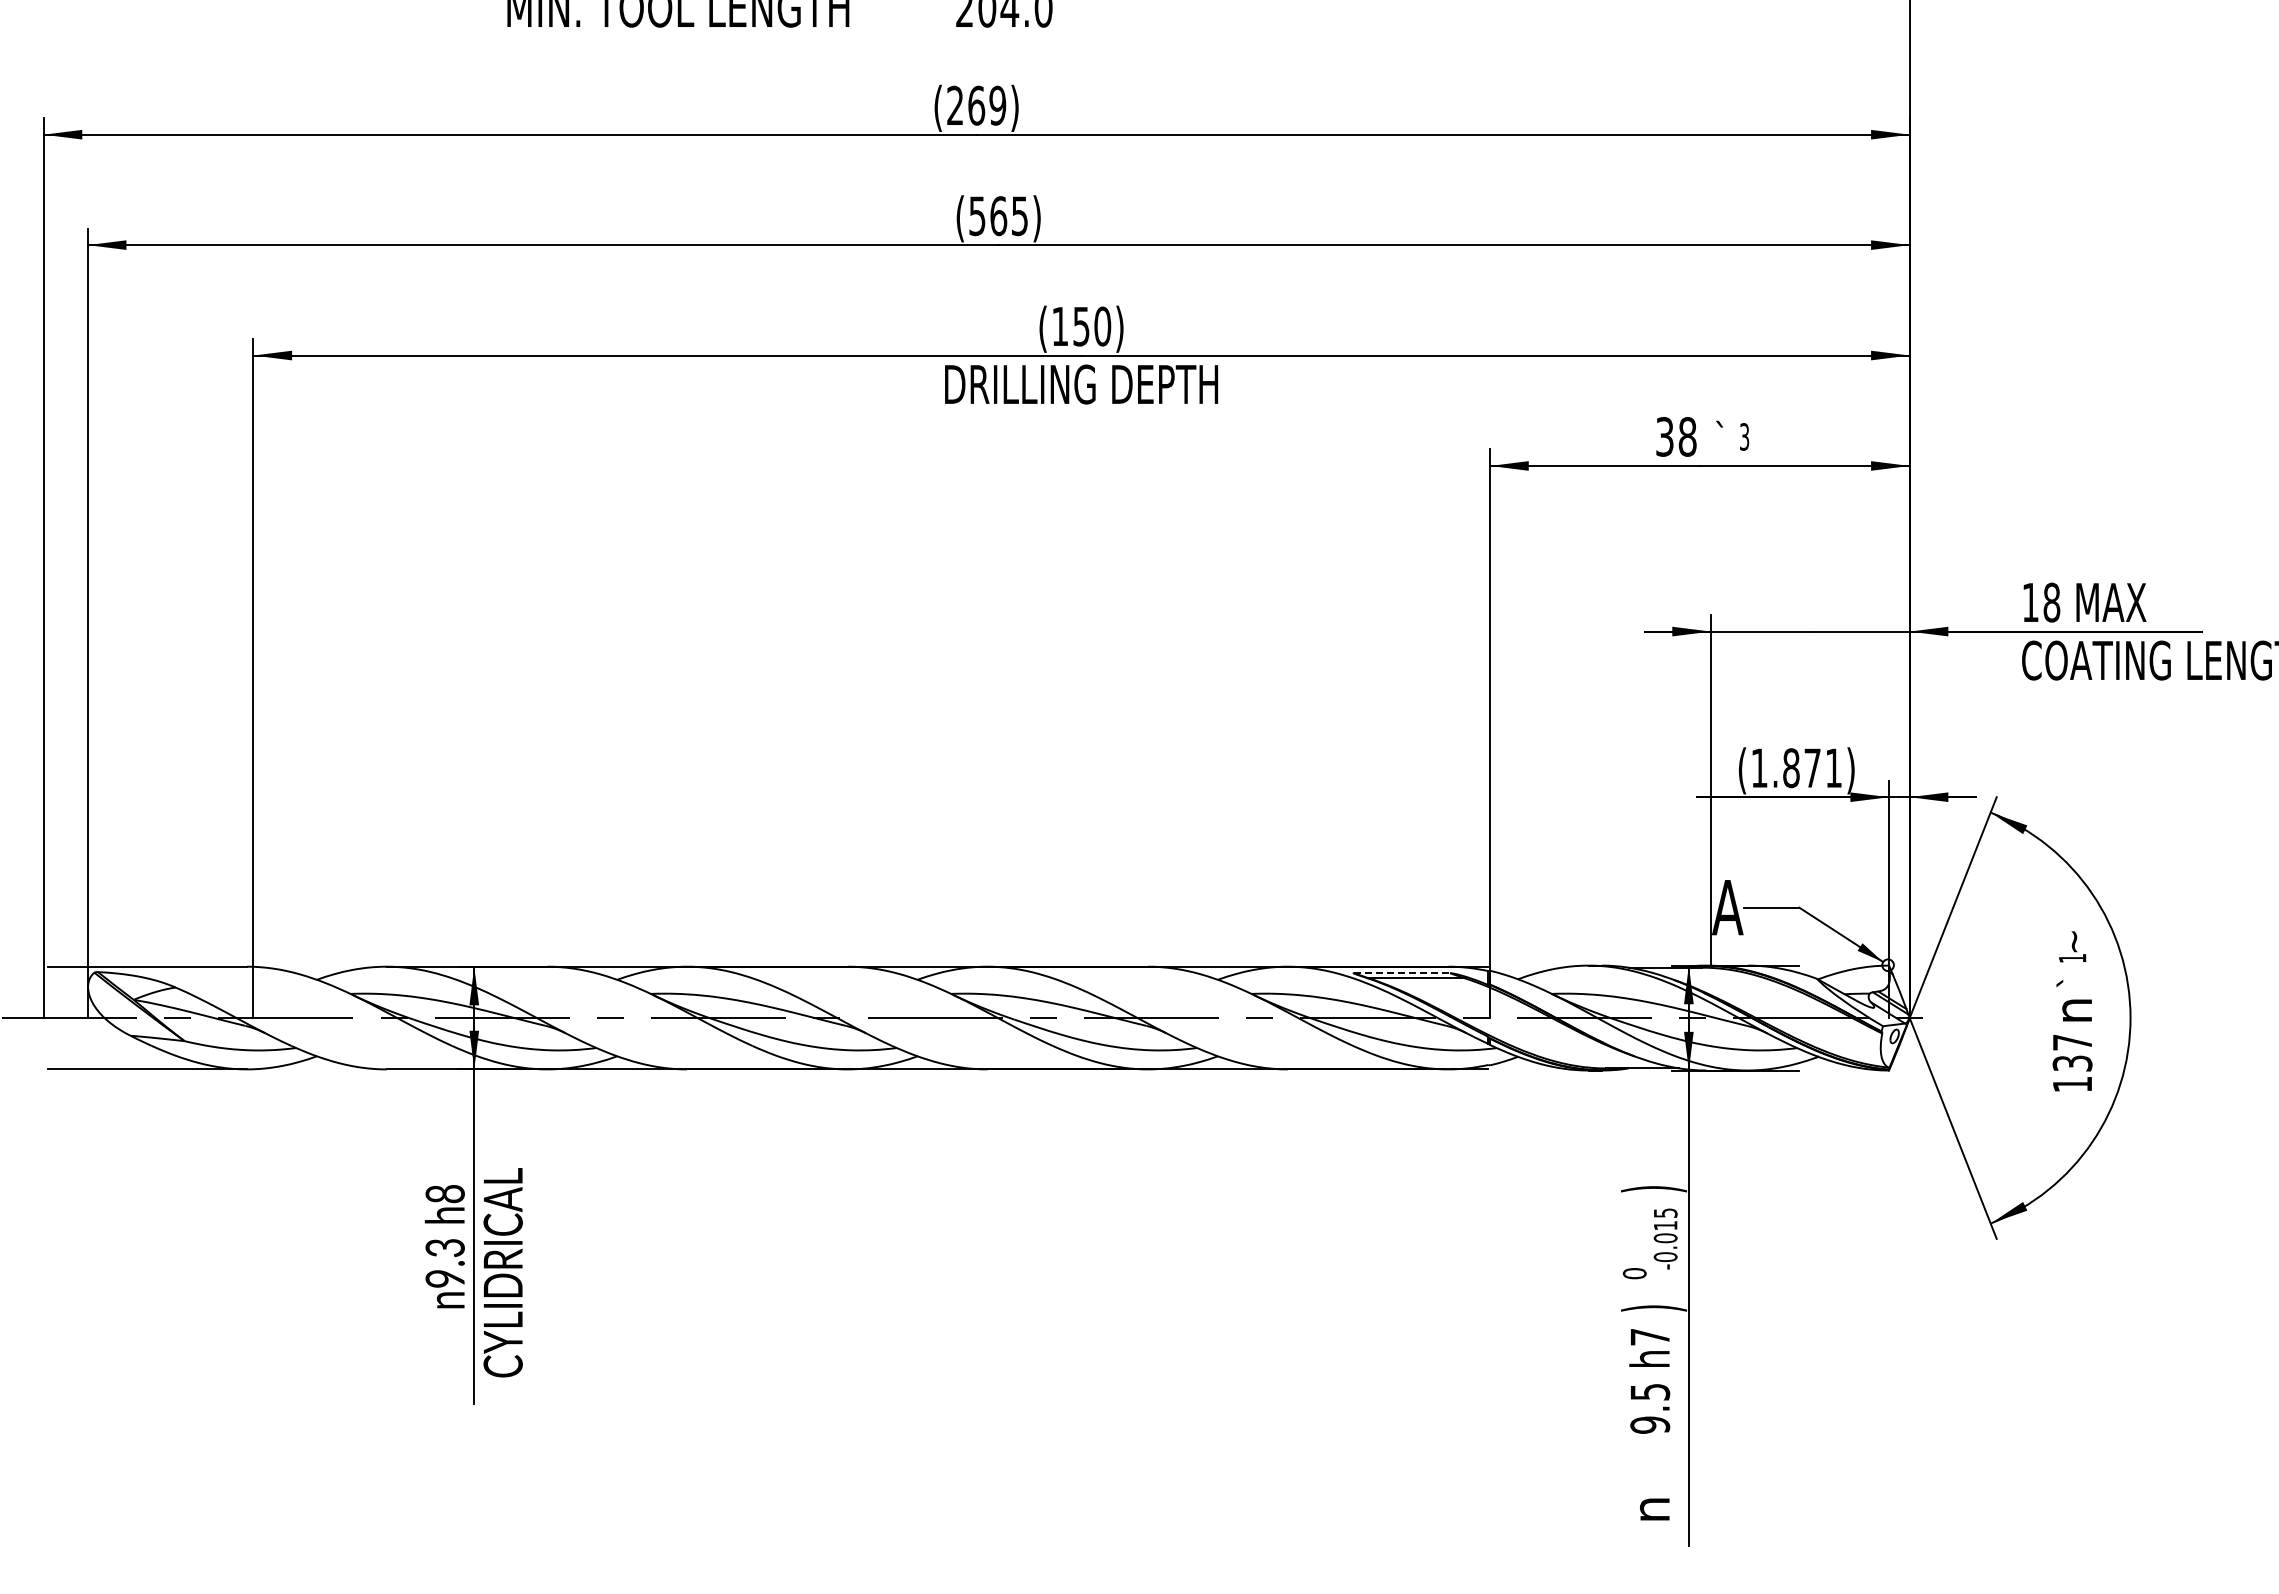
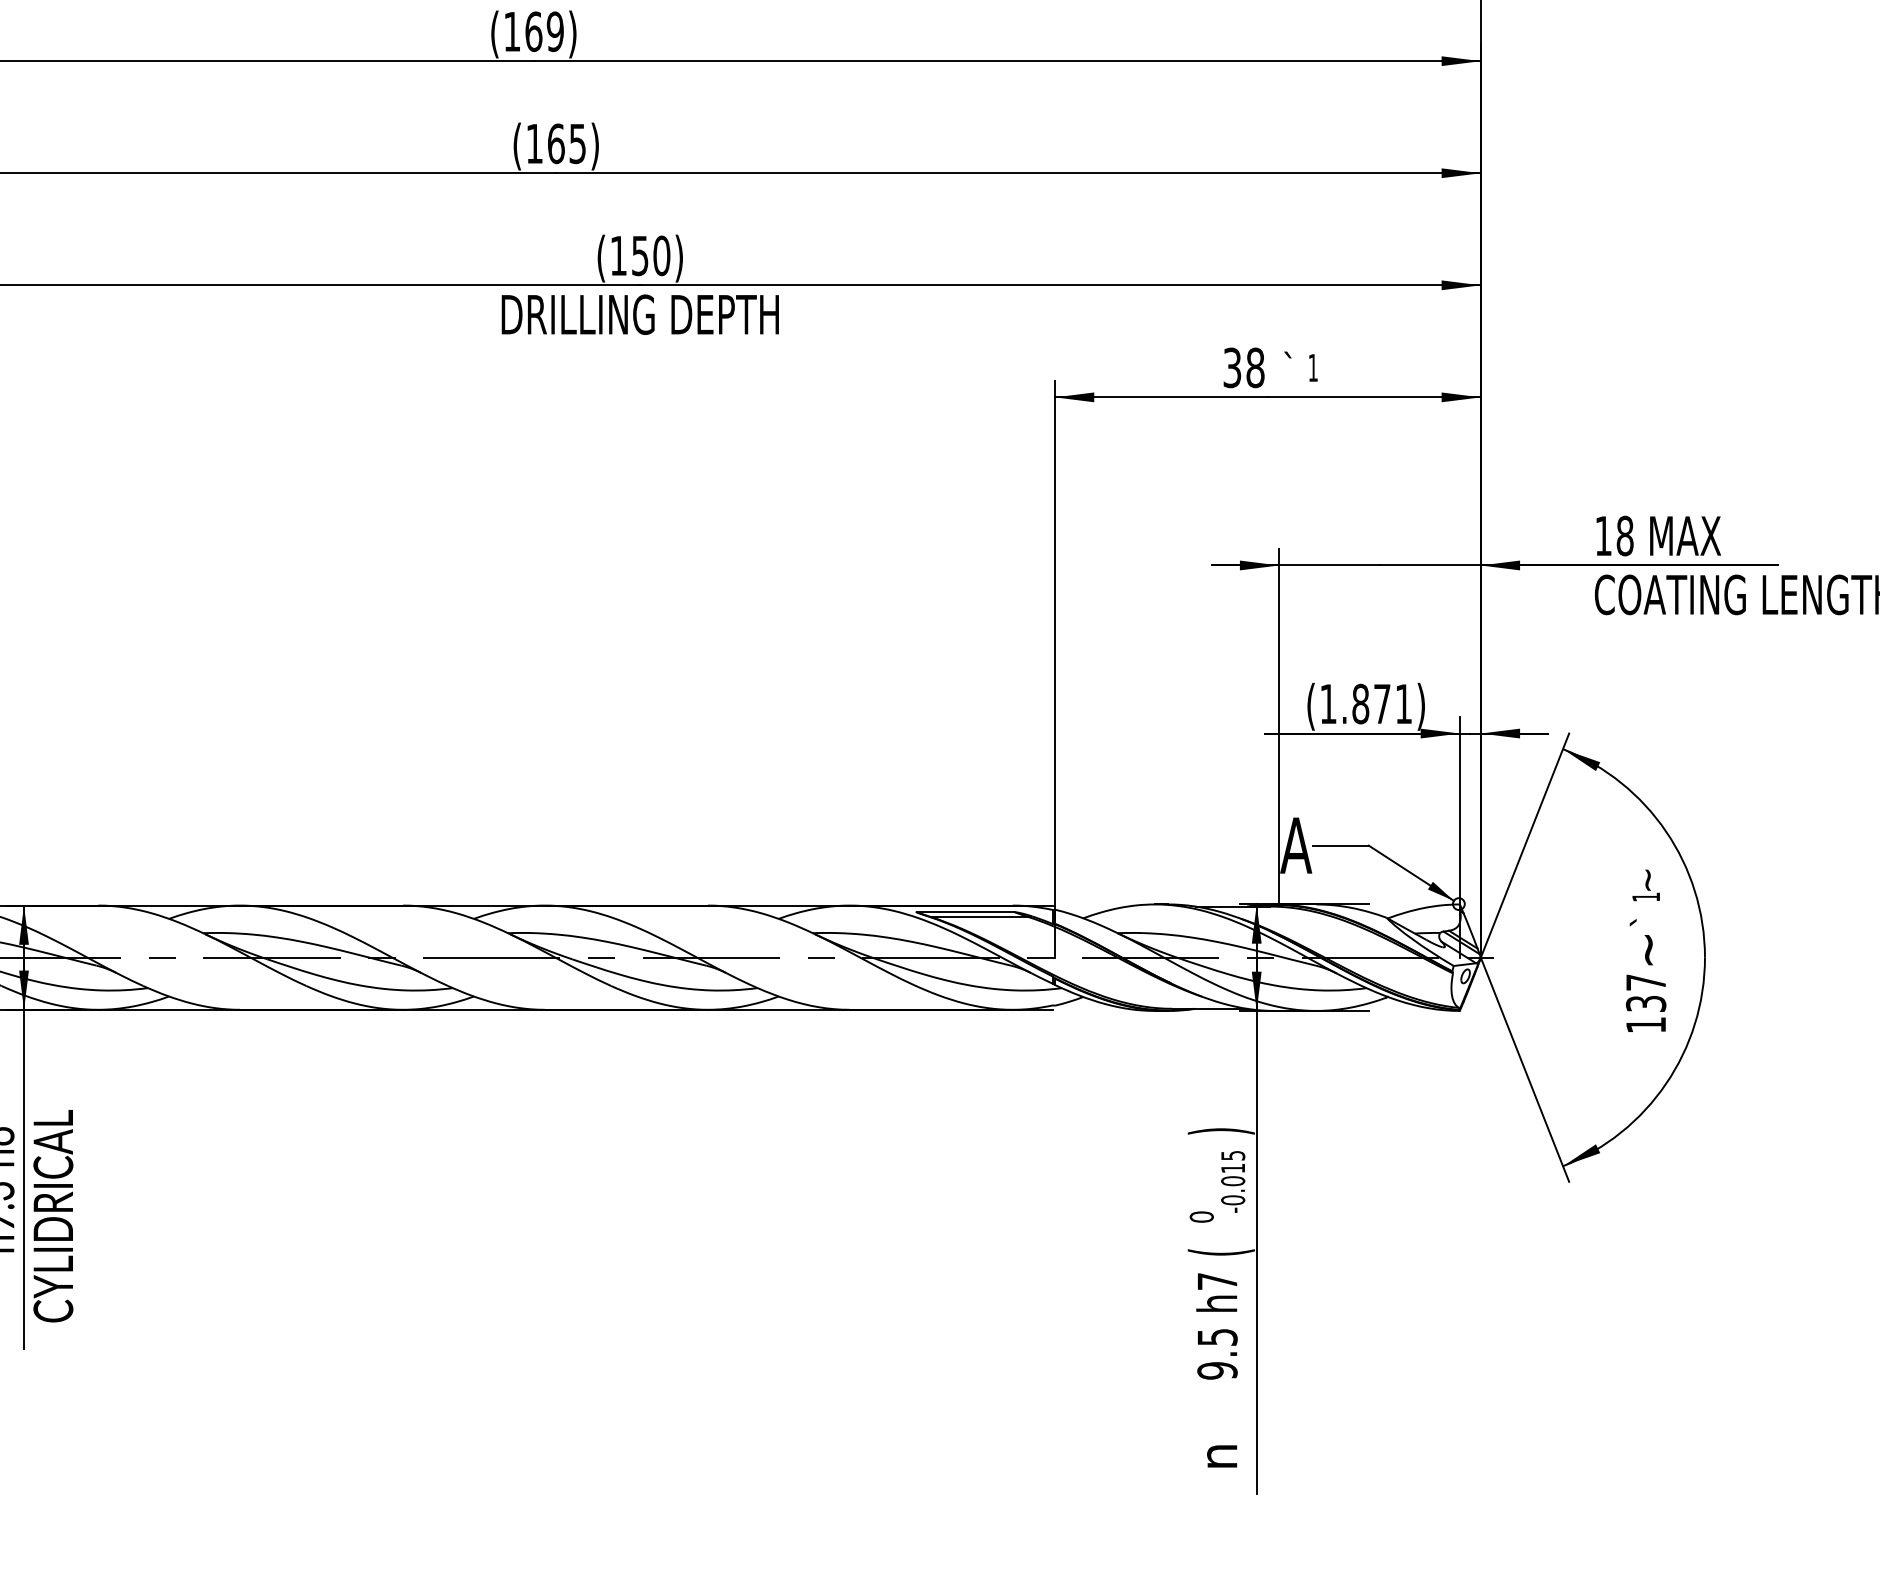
text: (954, 104) -> (511, 30), (269) -> (169)
text: (977, 216) -> (534, 144), (565) -> (165)
text: (1744, 436) -> (1313, 367), 3 -> 1
line: (1402, 973) -> (966, 912), dashed -> solid
text: (2076, 1010) -> (1650, 950), n -> ~
text: (1653, 1308) -> (1220, 1252), ) -> (

